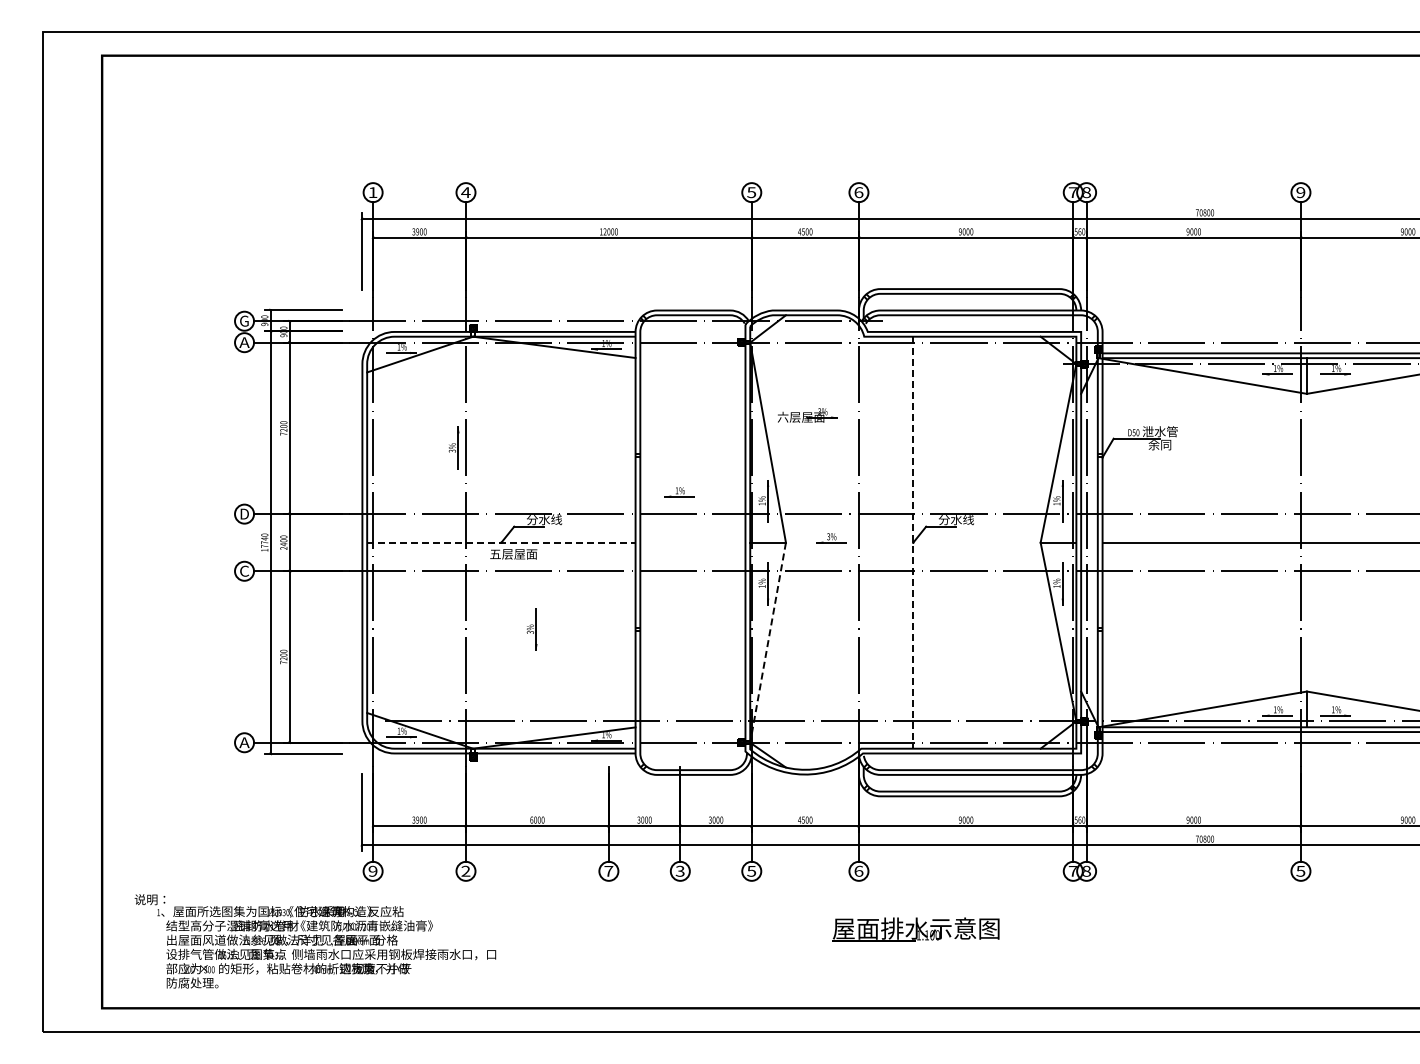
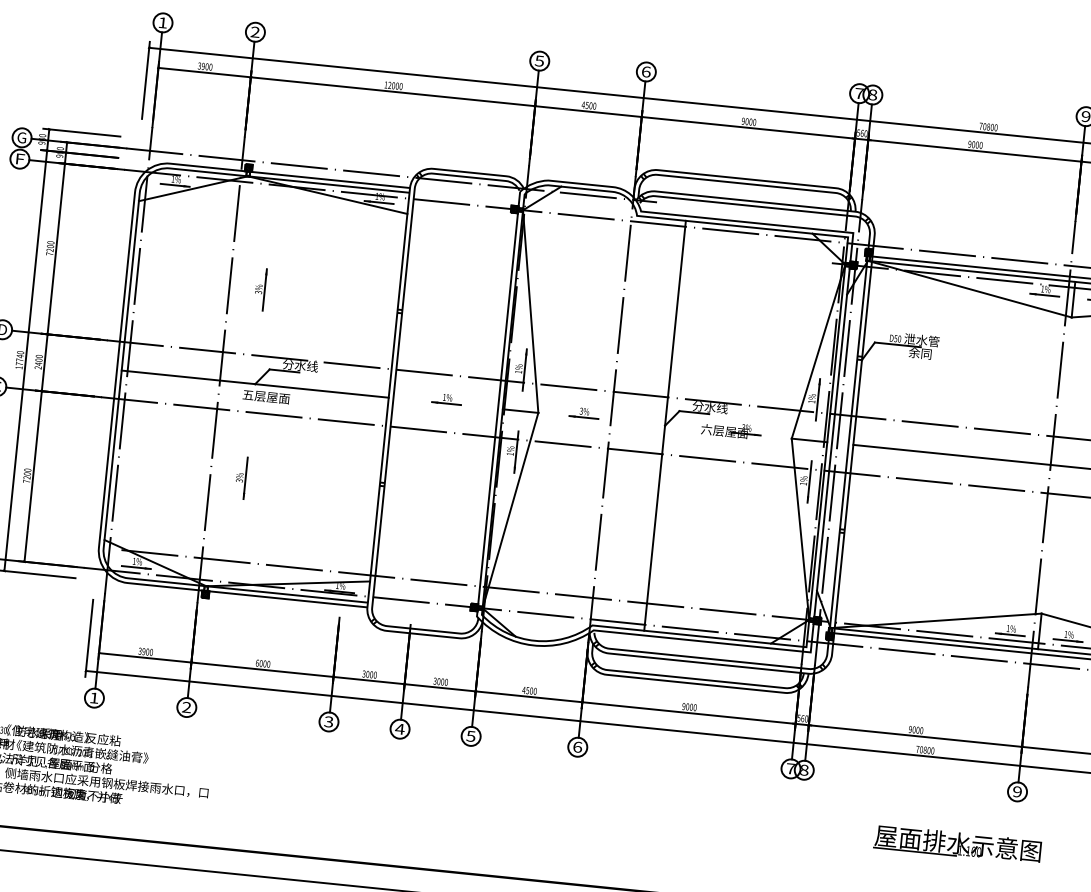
text: (465, 192) -> (254, 32), 4 -> 2
text: (244, 342) -> (19, 159), A -> F
part: (807, 415) -> (731, 430), moved
part: (453, 447) -> (260, 288), moved
part: (679, 492) -> (446, 399), moved
line: (501, 542) -> (255, 383), dashed -> solid
line: (913, 542) -> (665, 425), dashed -> solid
part: (531, 629) -> (240, 477), moved
line: (768, 642) -> (510, 510), dashed -> solid
text: (372, 870) -> (93, 697), 9 -> 1
text: (608, 870) -> (328, 721), 7 -> 3
text: (680, 870) -> (400, 728), 3 -> 4
text: (1300, 870) -> (1017, 791), 5 -> 9
text: (915, 929) -> (957, 844), moved

